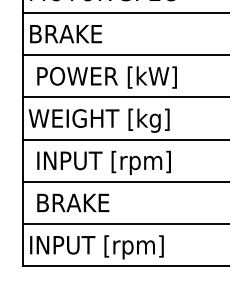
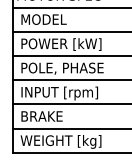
text: (72, 33) -> (41, 19), BRAKE -> MODEL
text: (103, 121) -> (59, 69), WEIGHT [kg] -> POLE, PHASE
text: (103, 246) -> (59, 141), INPUT [rpm] -> WEIGHT [kg]

